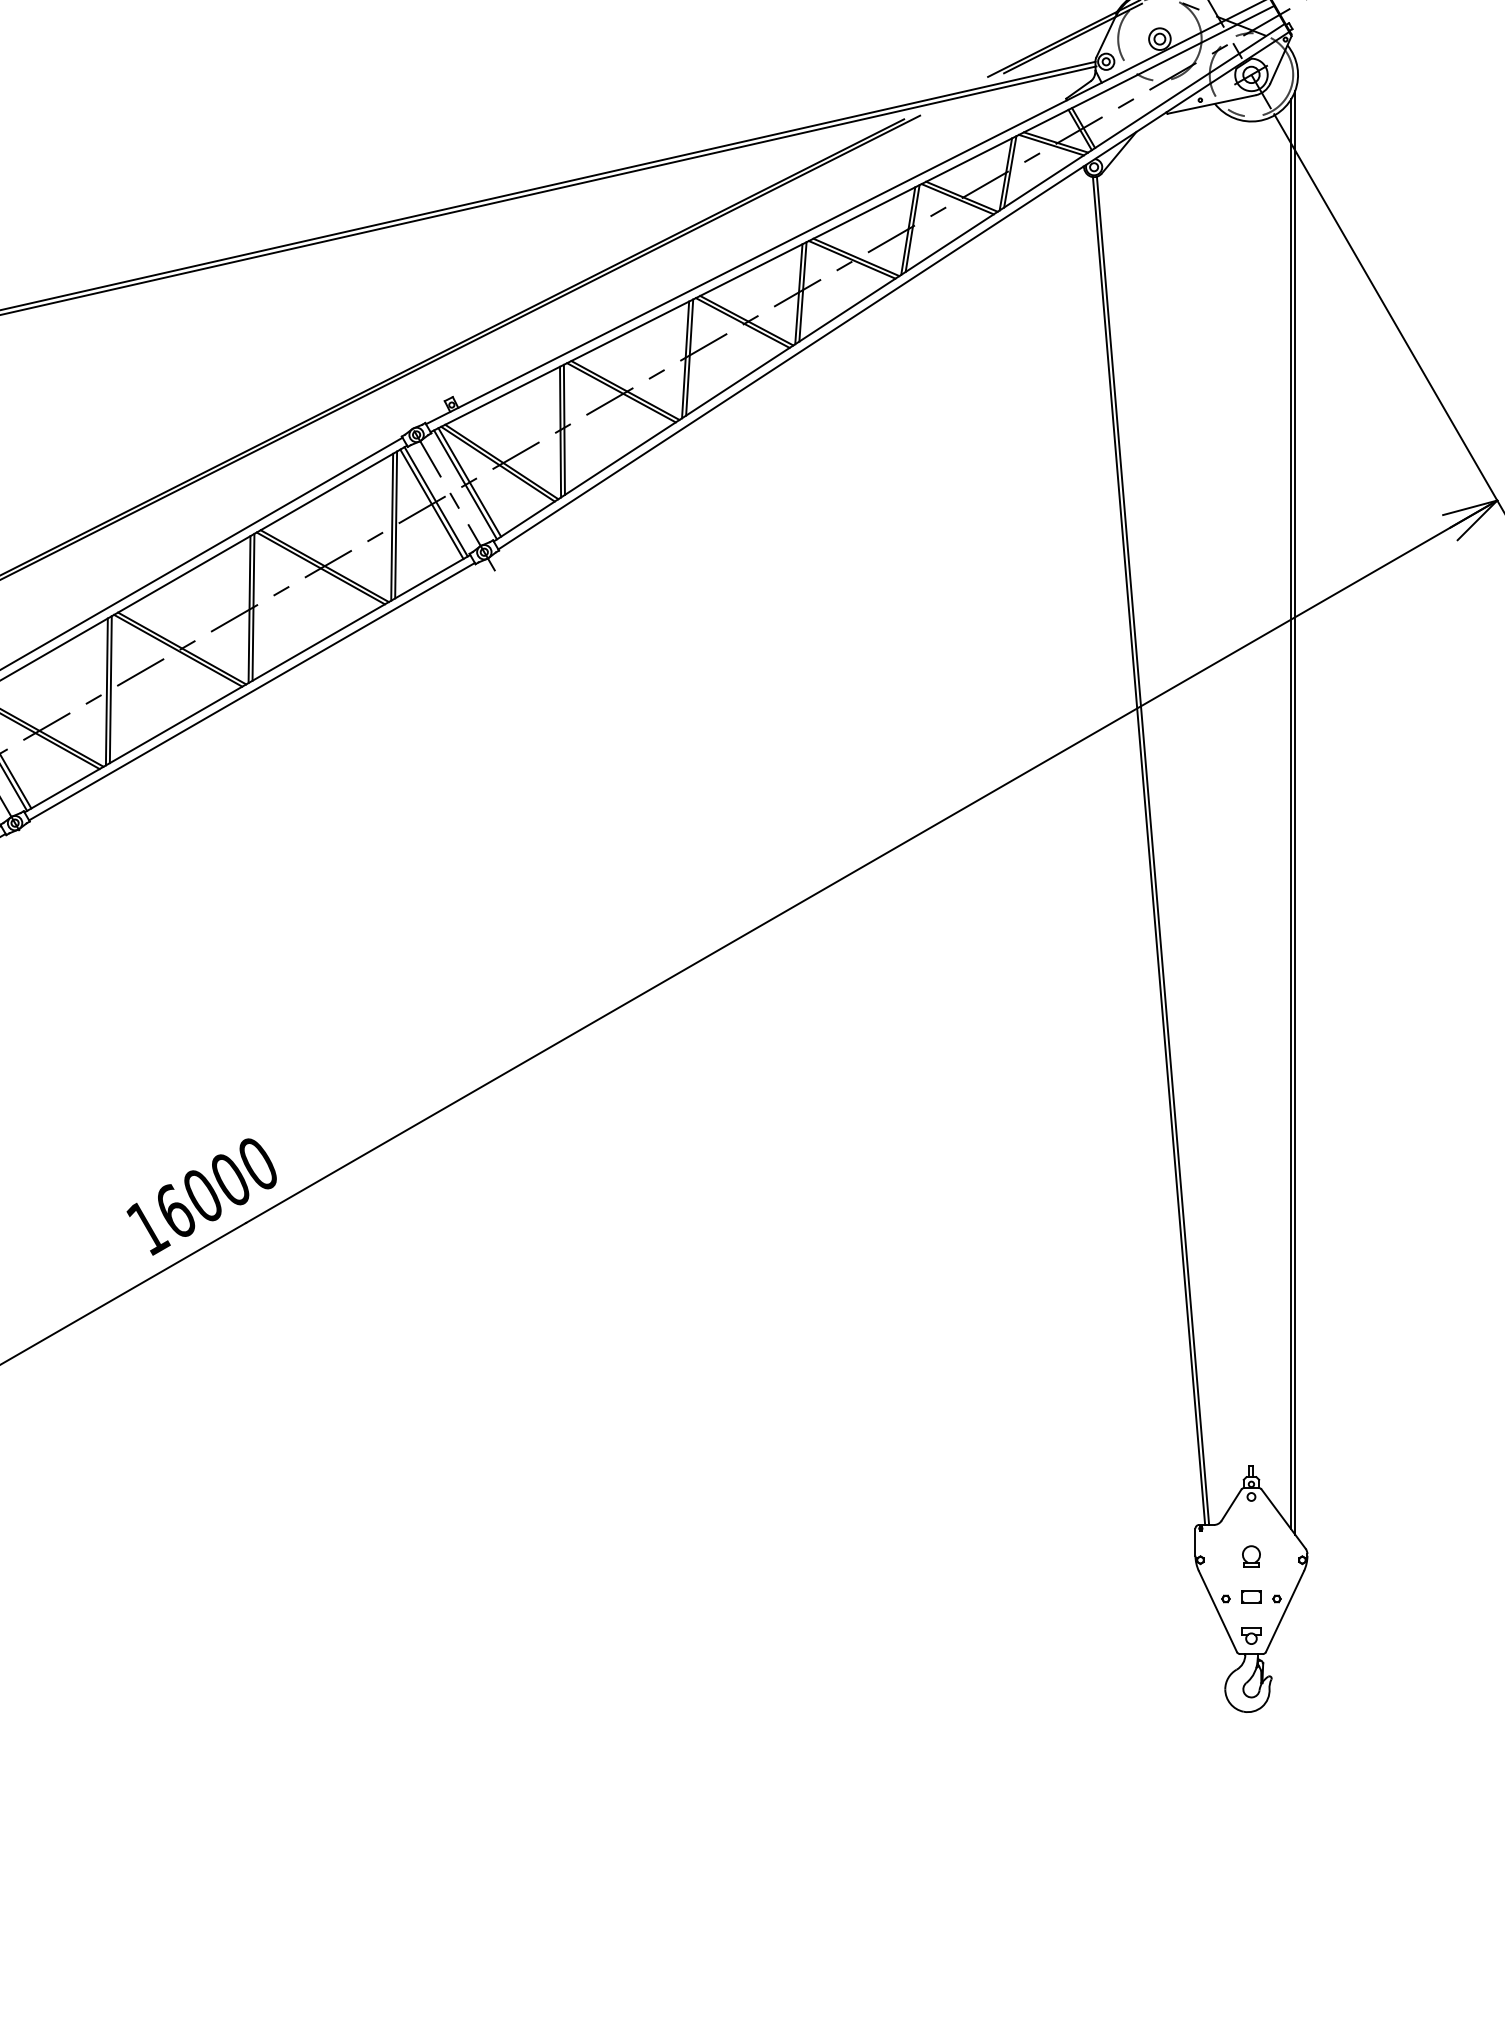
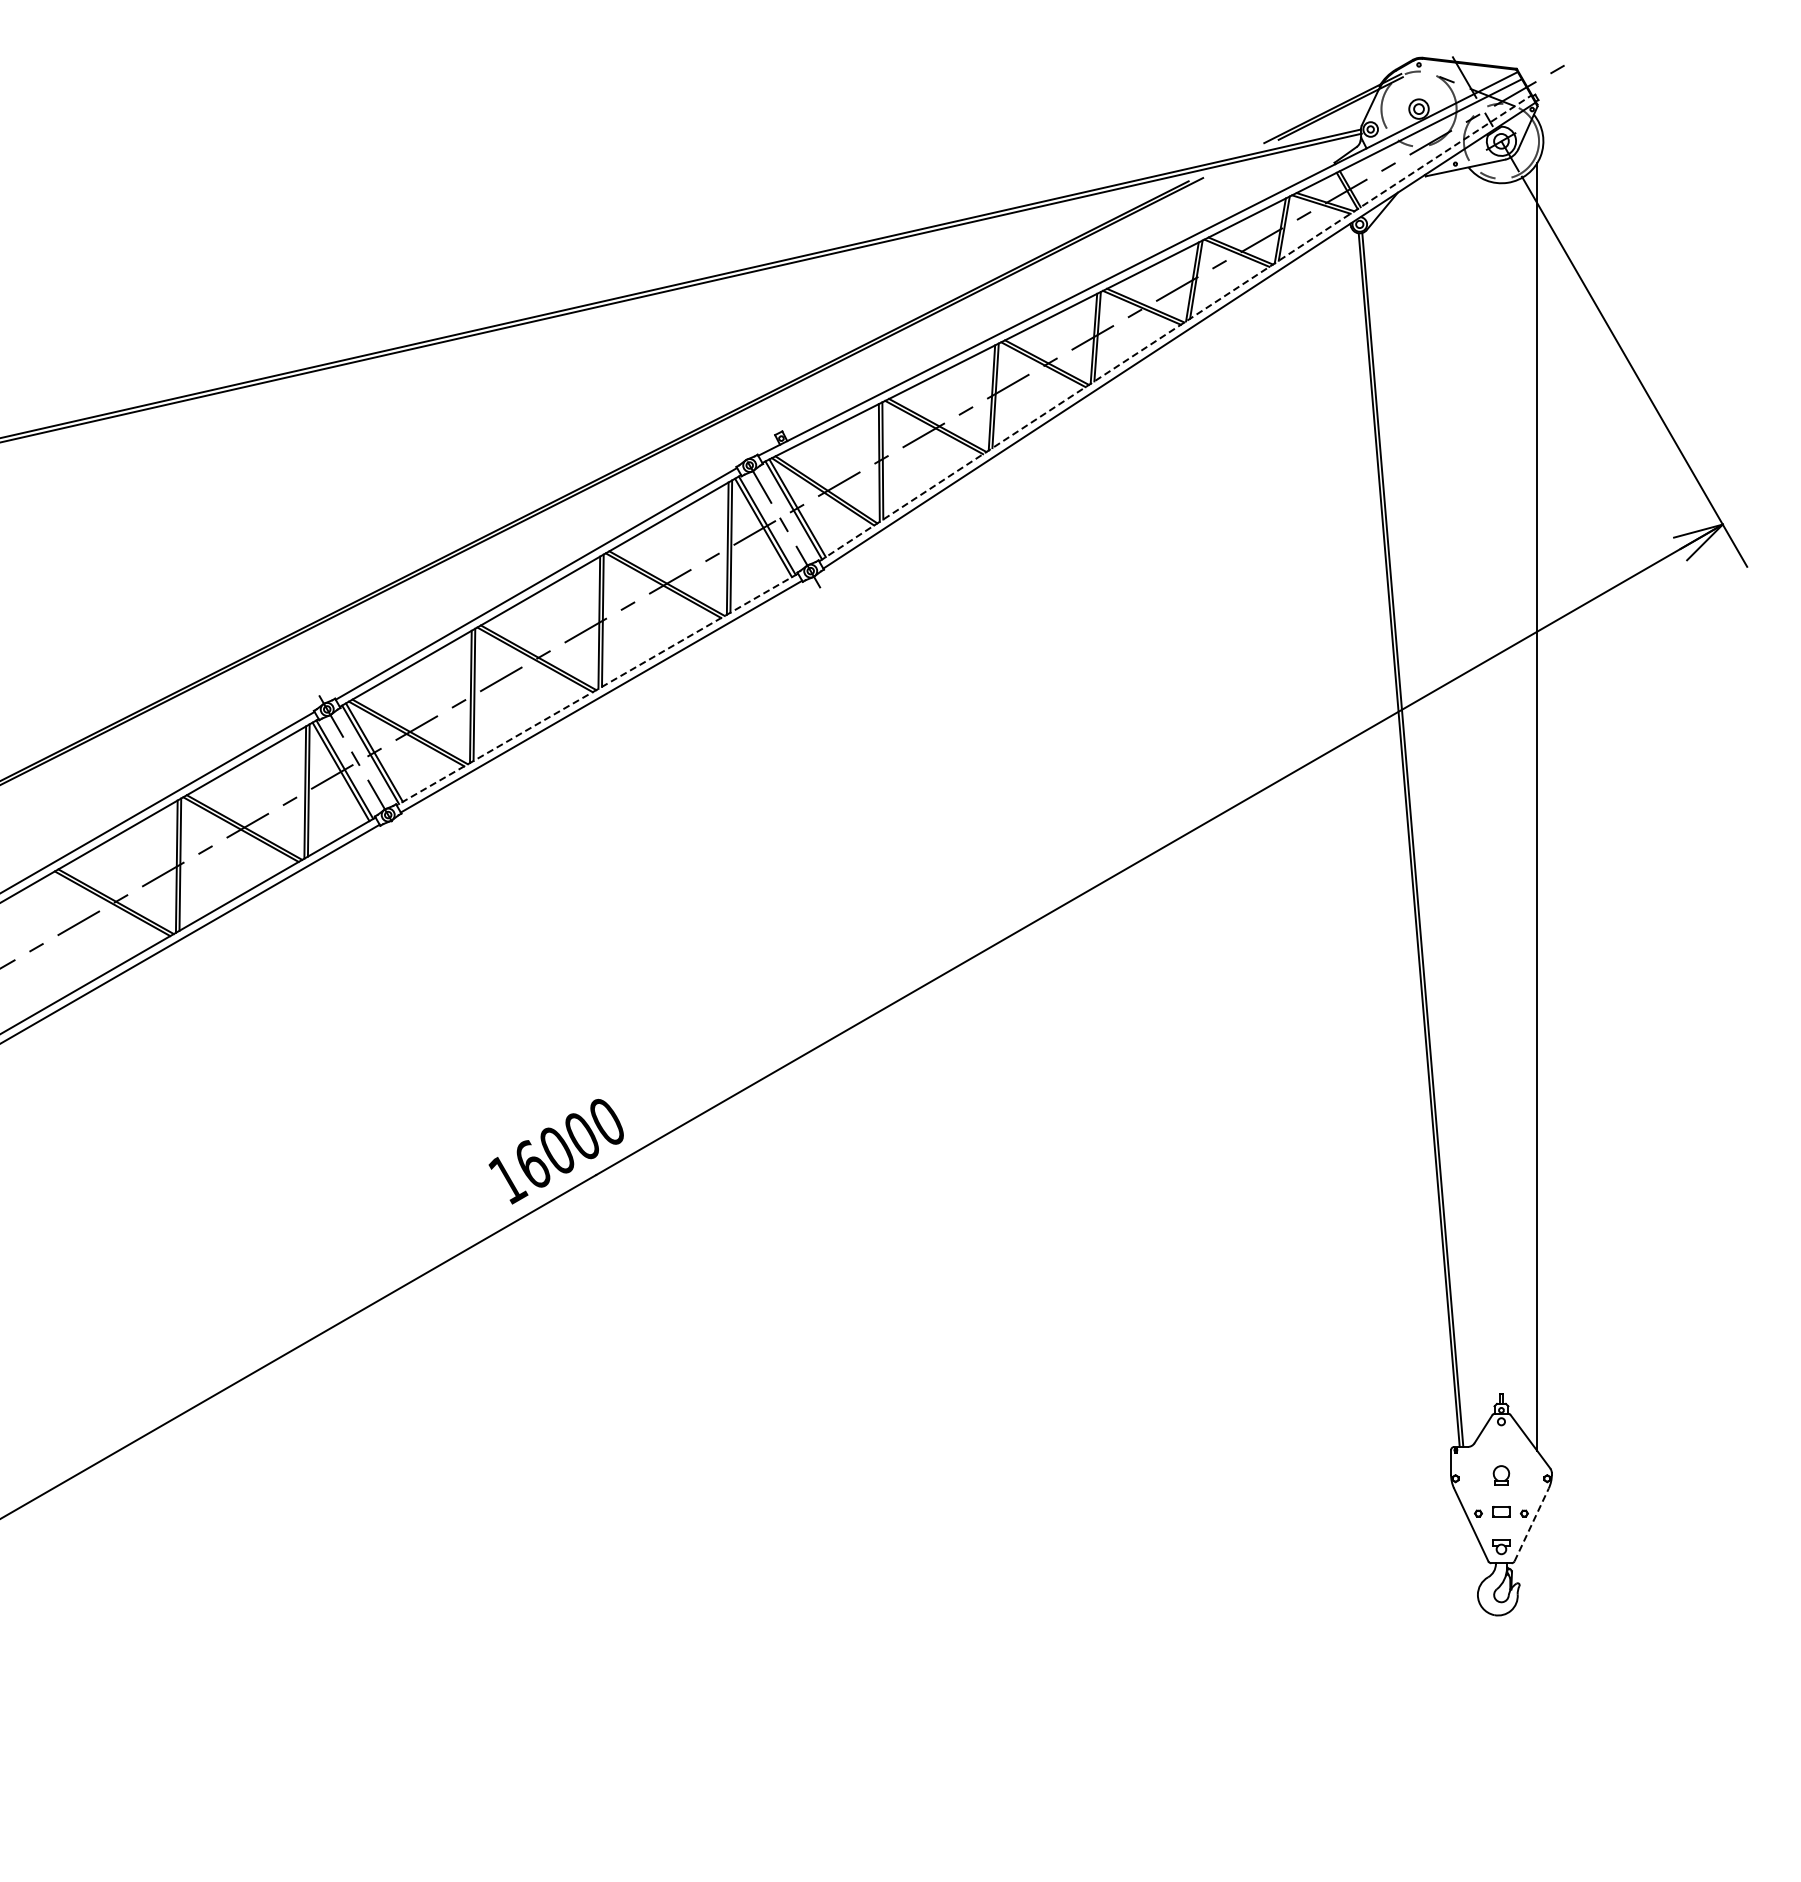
line: (889, 282) -> (1175, 328), solid -> dashed
line: (247, 683) -> (597, 689), solid -> dashed
line: (1294, 812) -> (1540, 805), removed
line: (1284, 1611) -> (1531, 1524), solid -> dashed

